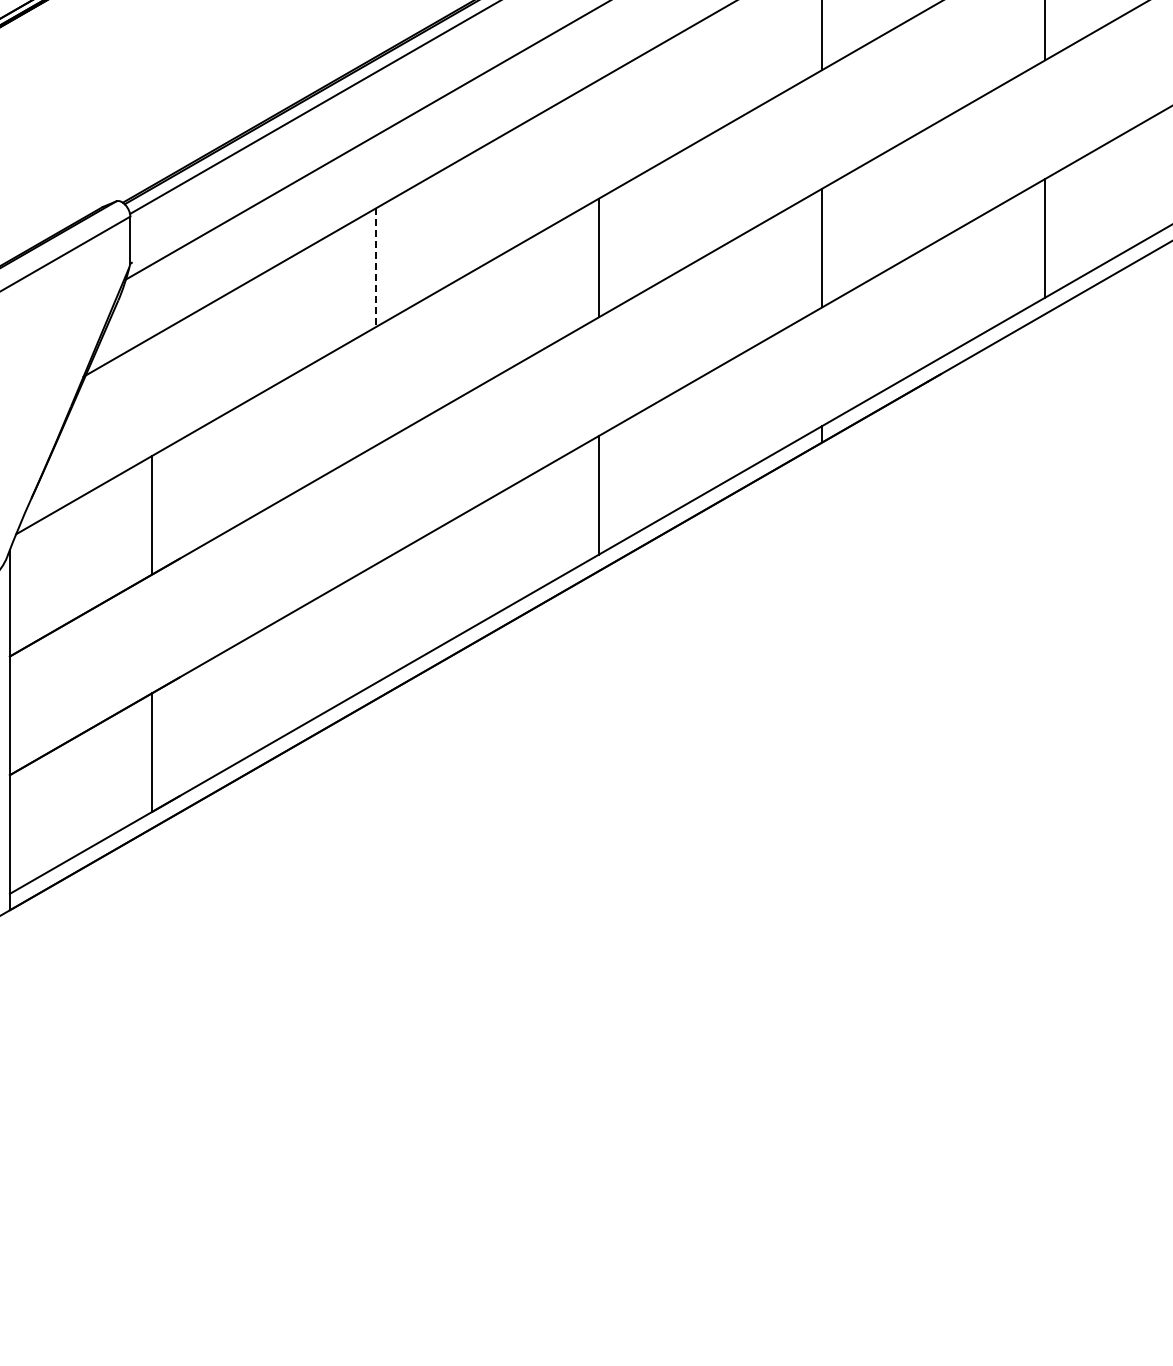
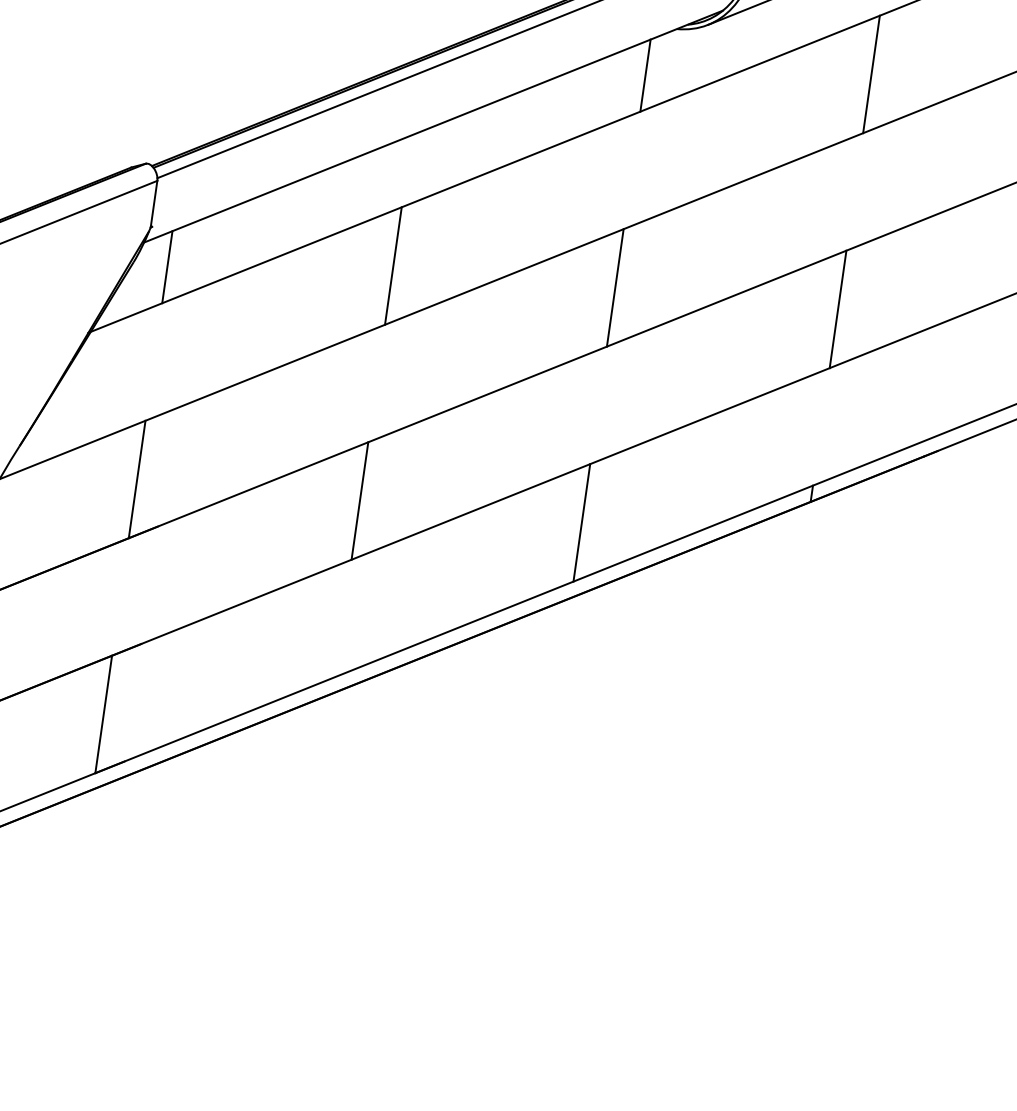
line: (598, 43) -> (645, 75), added
line: (376, 268) -> (393, 266), dashed -> solid
line: (152, 300) -> (167, 267), added
line: (376, 504) -> (360, 500), added

